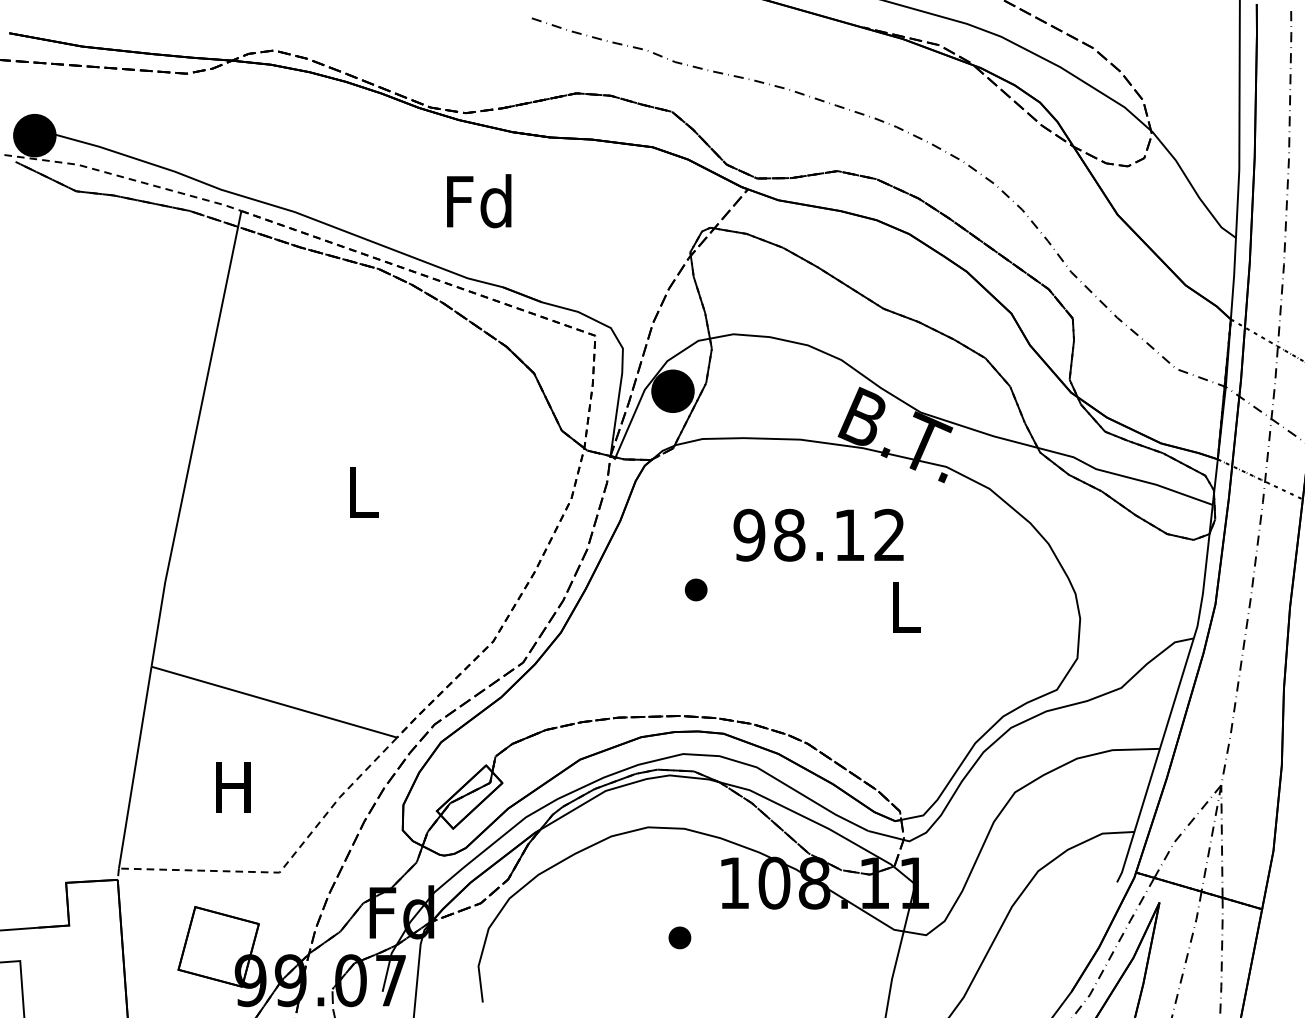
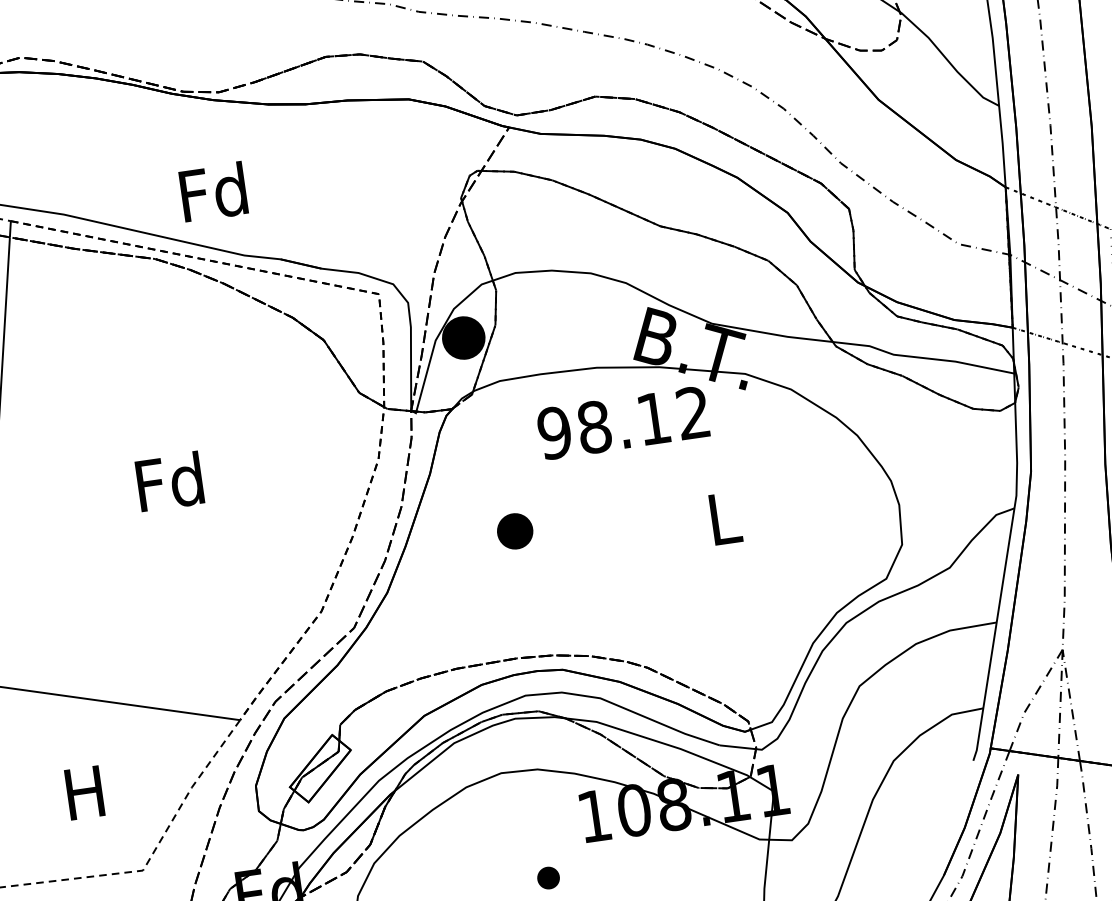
text: (479, 201) -> (213, 192), moved
text: (361, 491) -> (169, 481), L -> Fd
text: (818, 534) -> (622, 422), moved
part: (695, 589) -> (514, 531), size x1.6

